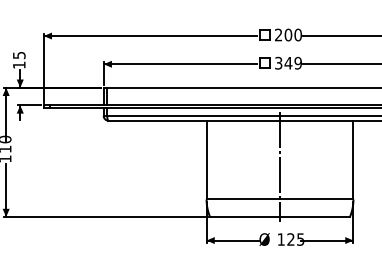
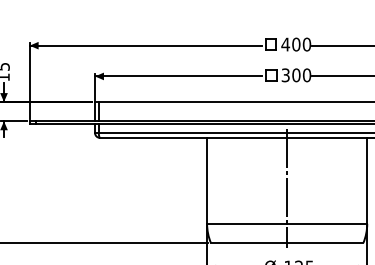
text: (278, 34) -> (285, 43), 200 -> 400
text: (292, 62) -> (300, 74), 349 -> 300

